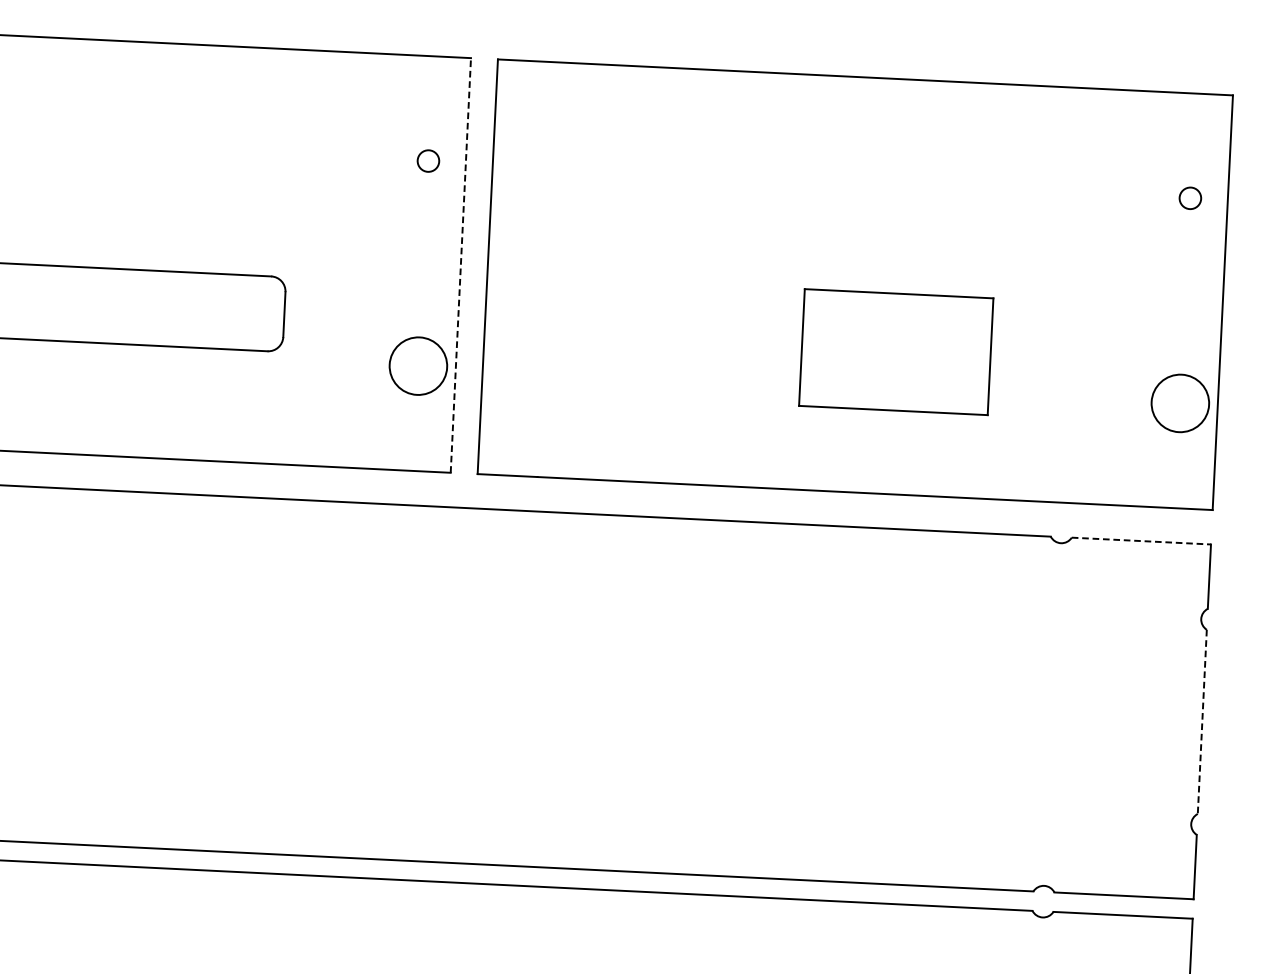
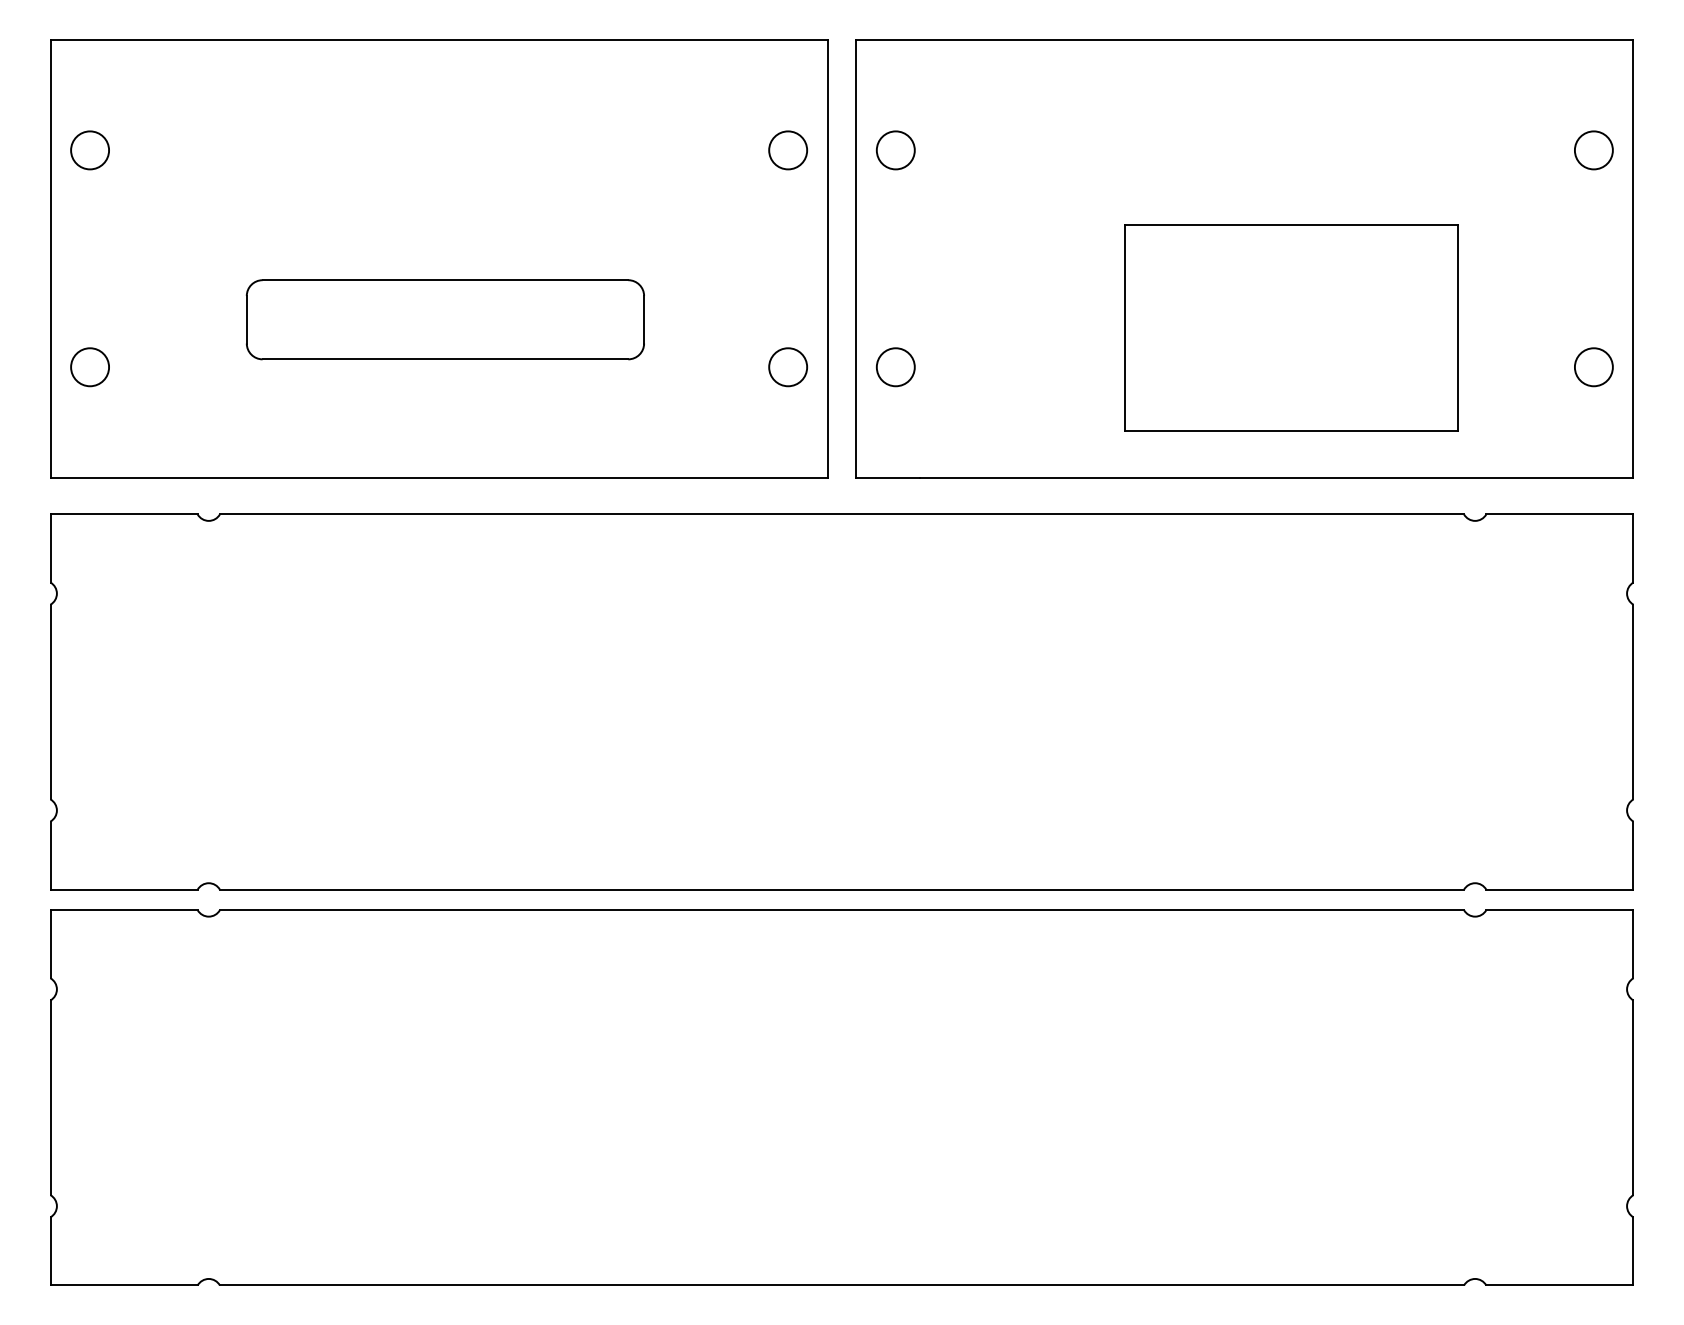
circle: (428, 161) -> (788, 150), size x1.67
circle: (529, 166) -> (895, 150), added
circle: (1190, 198) -> (1593, 150), size x1.67
line: (460, 265) -> (827, 258), dashed -> solid
part: (896, 351) -> (1291, 327), size x1.67
circle: (418, 366) -> (788, 367), size x0.62
circle: (519, 371) -> (895, 367), added
circle: (1179, 403) -> (1593, 367), size x0.62
line: (1141, 541) -> (1559, 514), dashed -> solid
line: (1202, 722) -> (1633, 702), dashed -> solid

